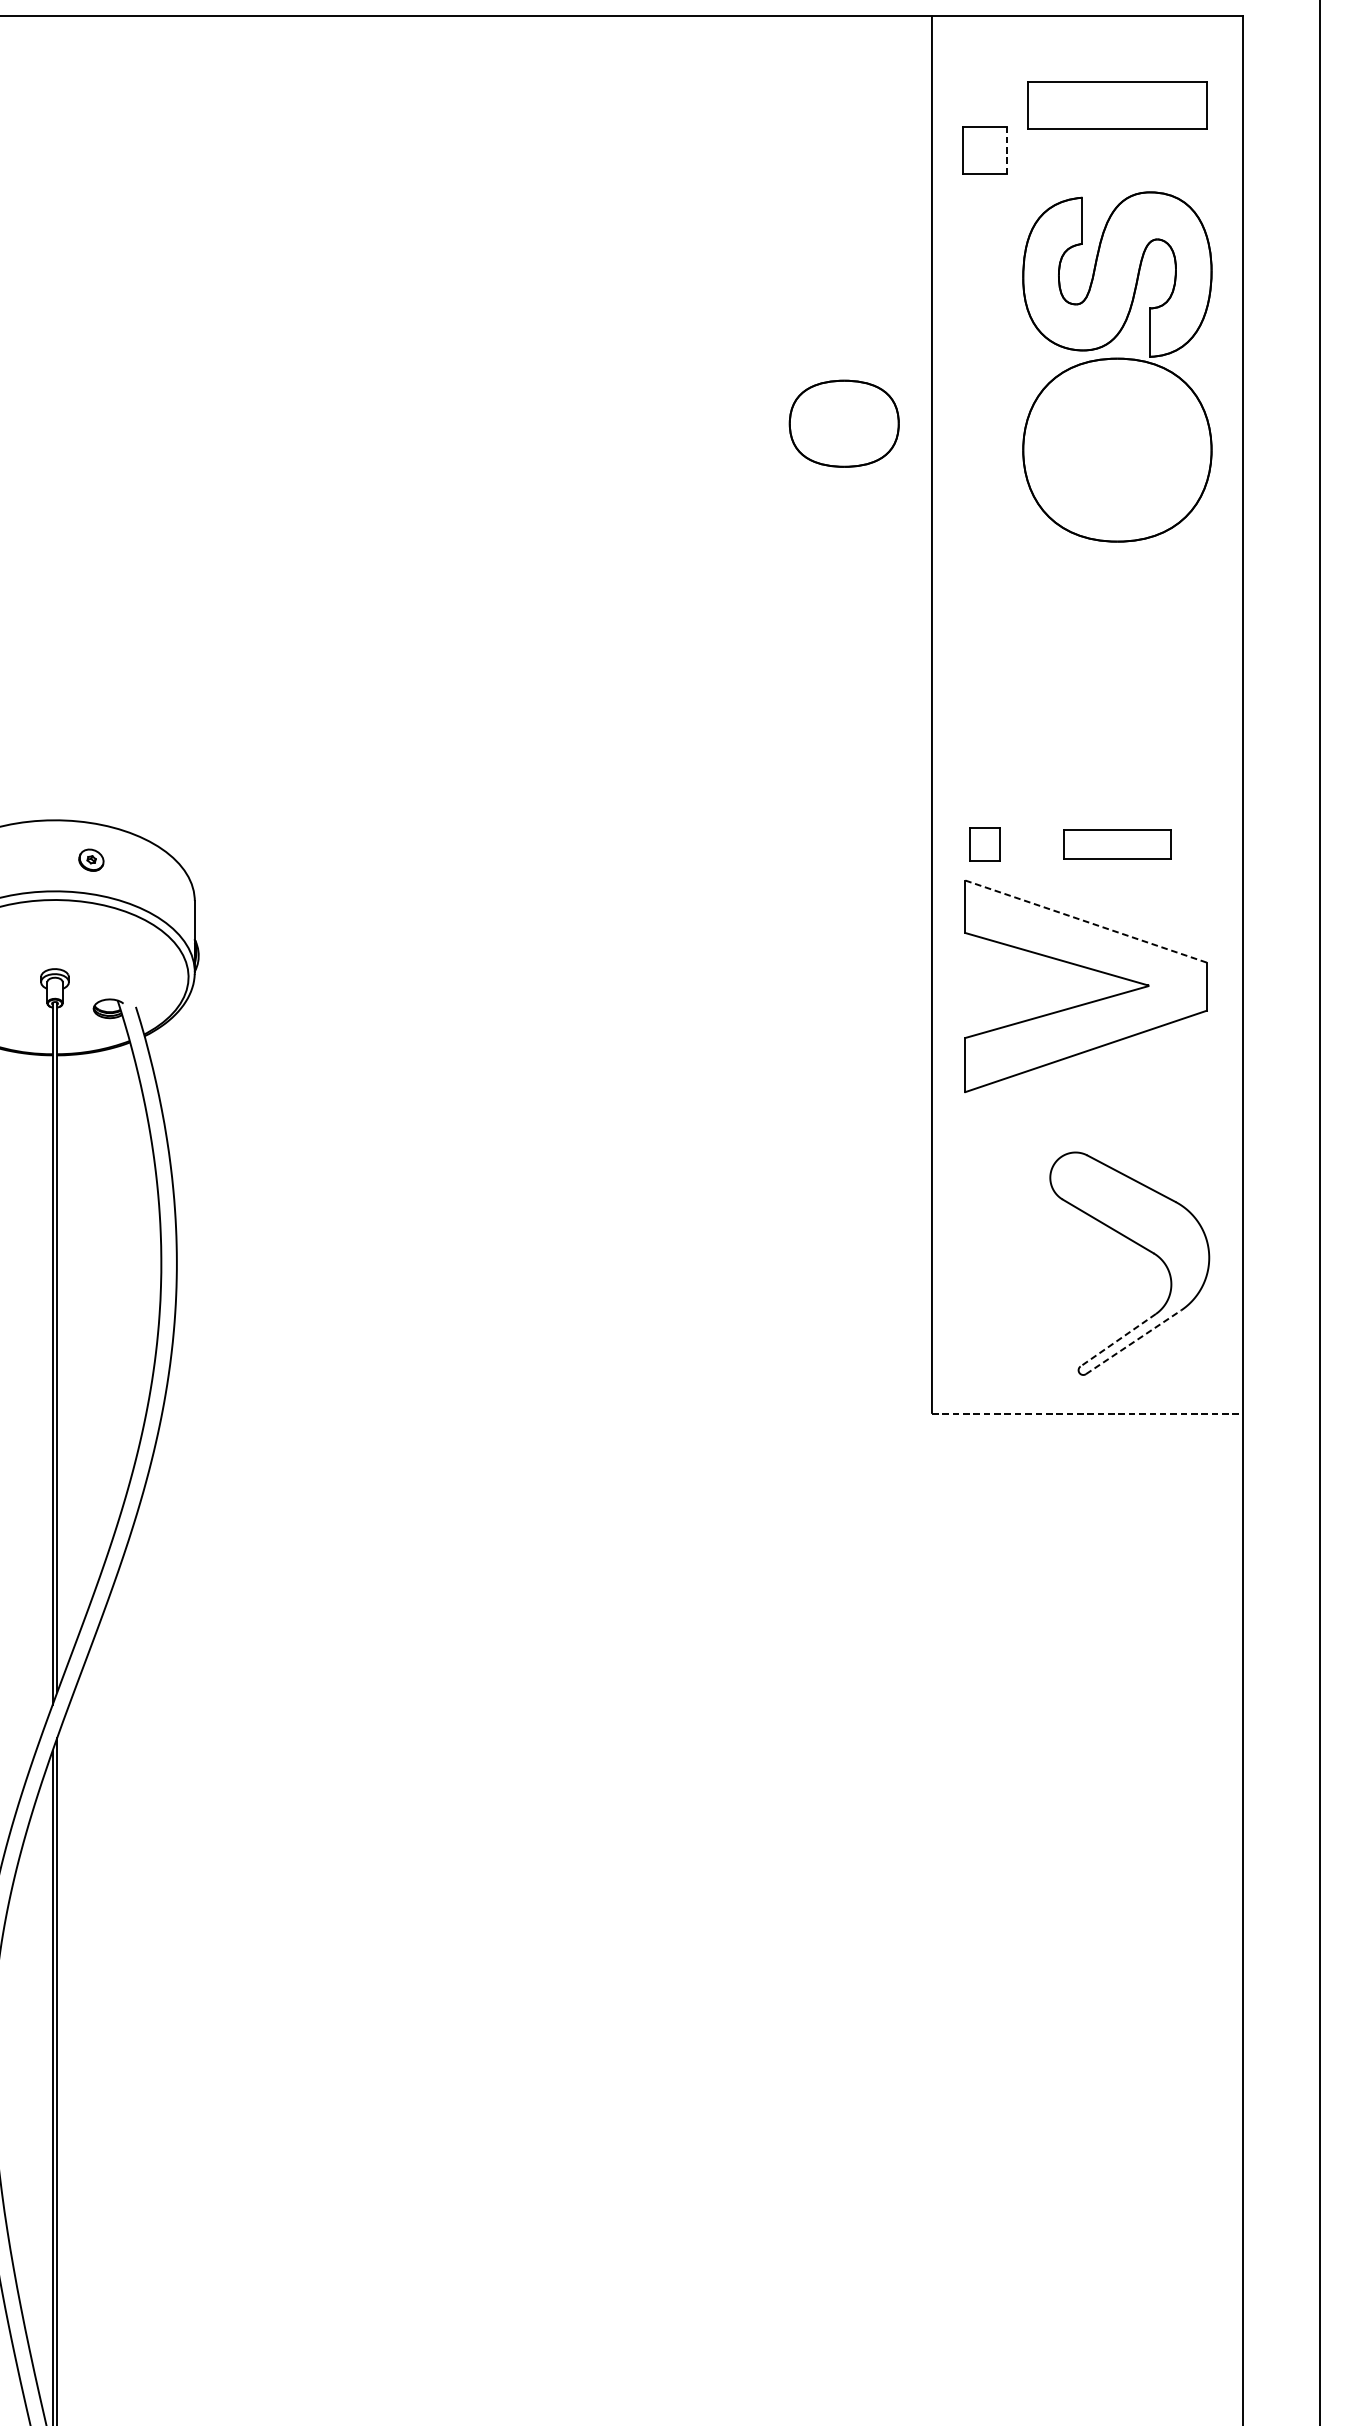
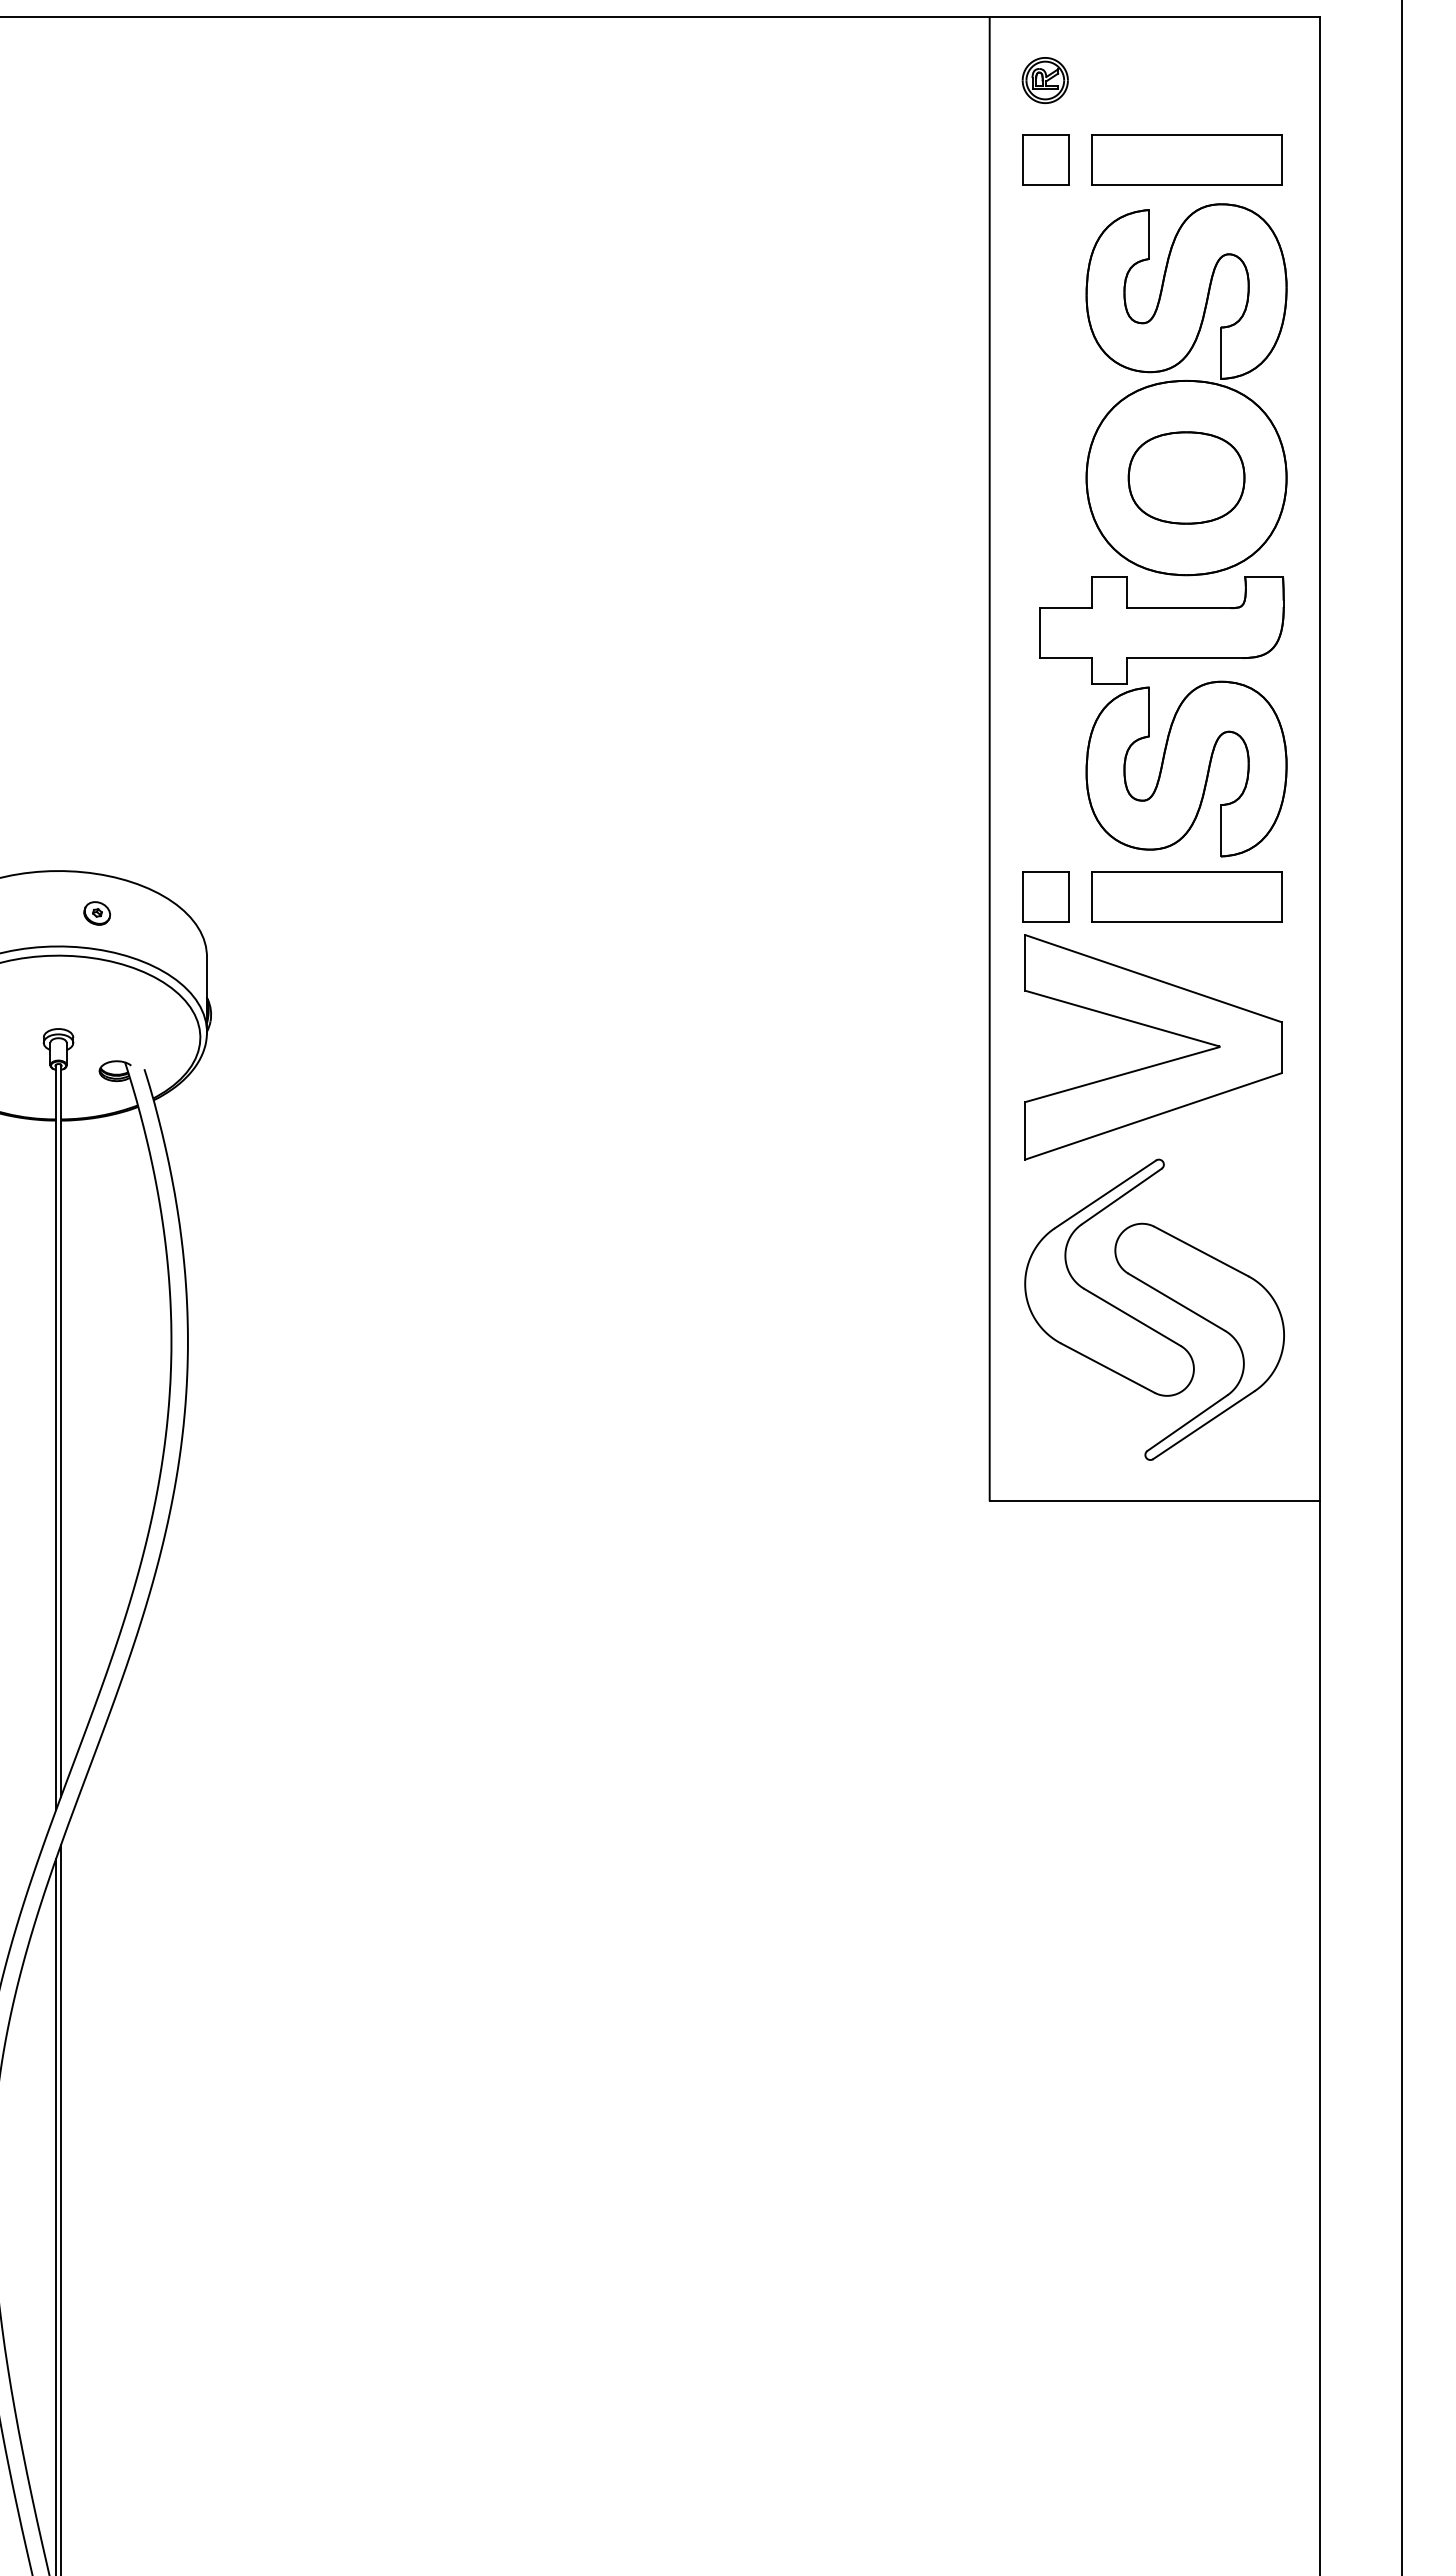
part: (983, 75) -> (1044, 80), added
part: (1117, 104) -> (1186, 159), moved
line: (1007, 151) -> (1069, 160), dashed -> solid
part: (844, 423) -> (1186, 477), moved
part: (1103, 679) -> (1171, 721), added
part: (984, 844) -> (1045, 896), size x1.43
part: (1117, 844) -> (1186, 896), size x1.67
line: (1085, 921) -> (1152, 978), dashed -> solid
part: (1035, 1221) -> (1099, 1296), added
line: (1118, 1340) -> (1187, 1423), dashed -> solid
line: (1133, 1342) -> (1203, 1425), dashed -> solid
line: (1087, 1414) -> (1154, 1501), dashed -> solid

